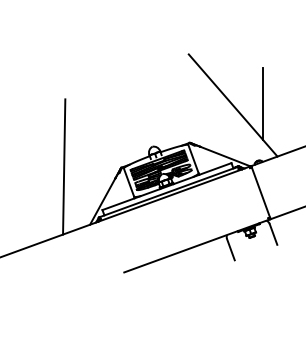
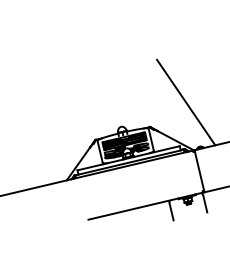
line: (262, 103) -> (208, 103), removed
line: (64, 166) -> (52, 133), removed

